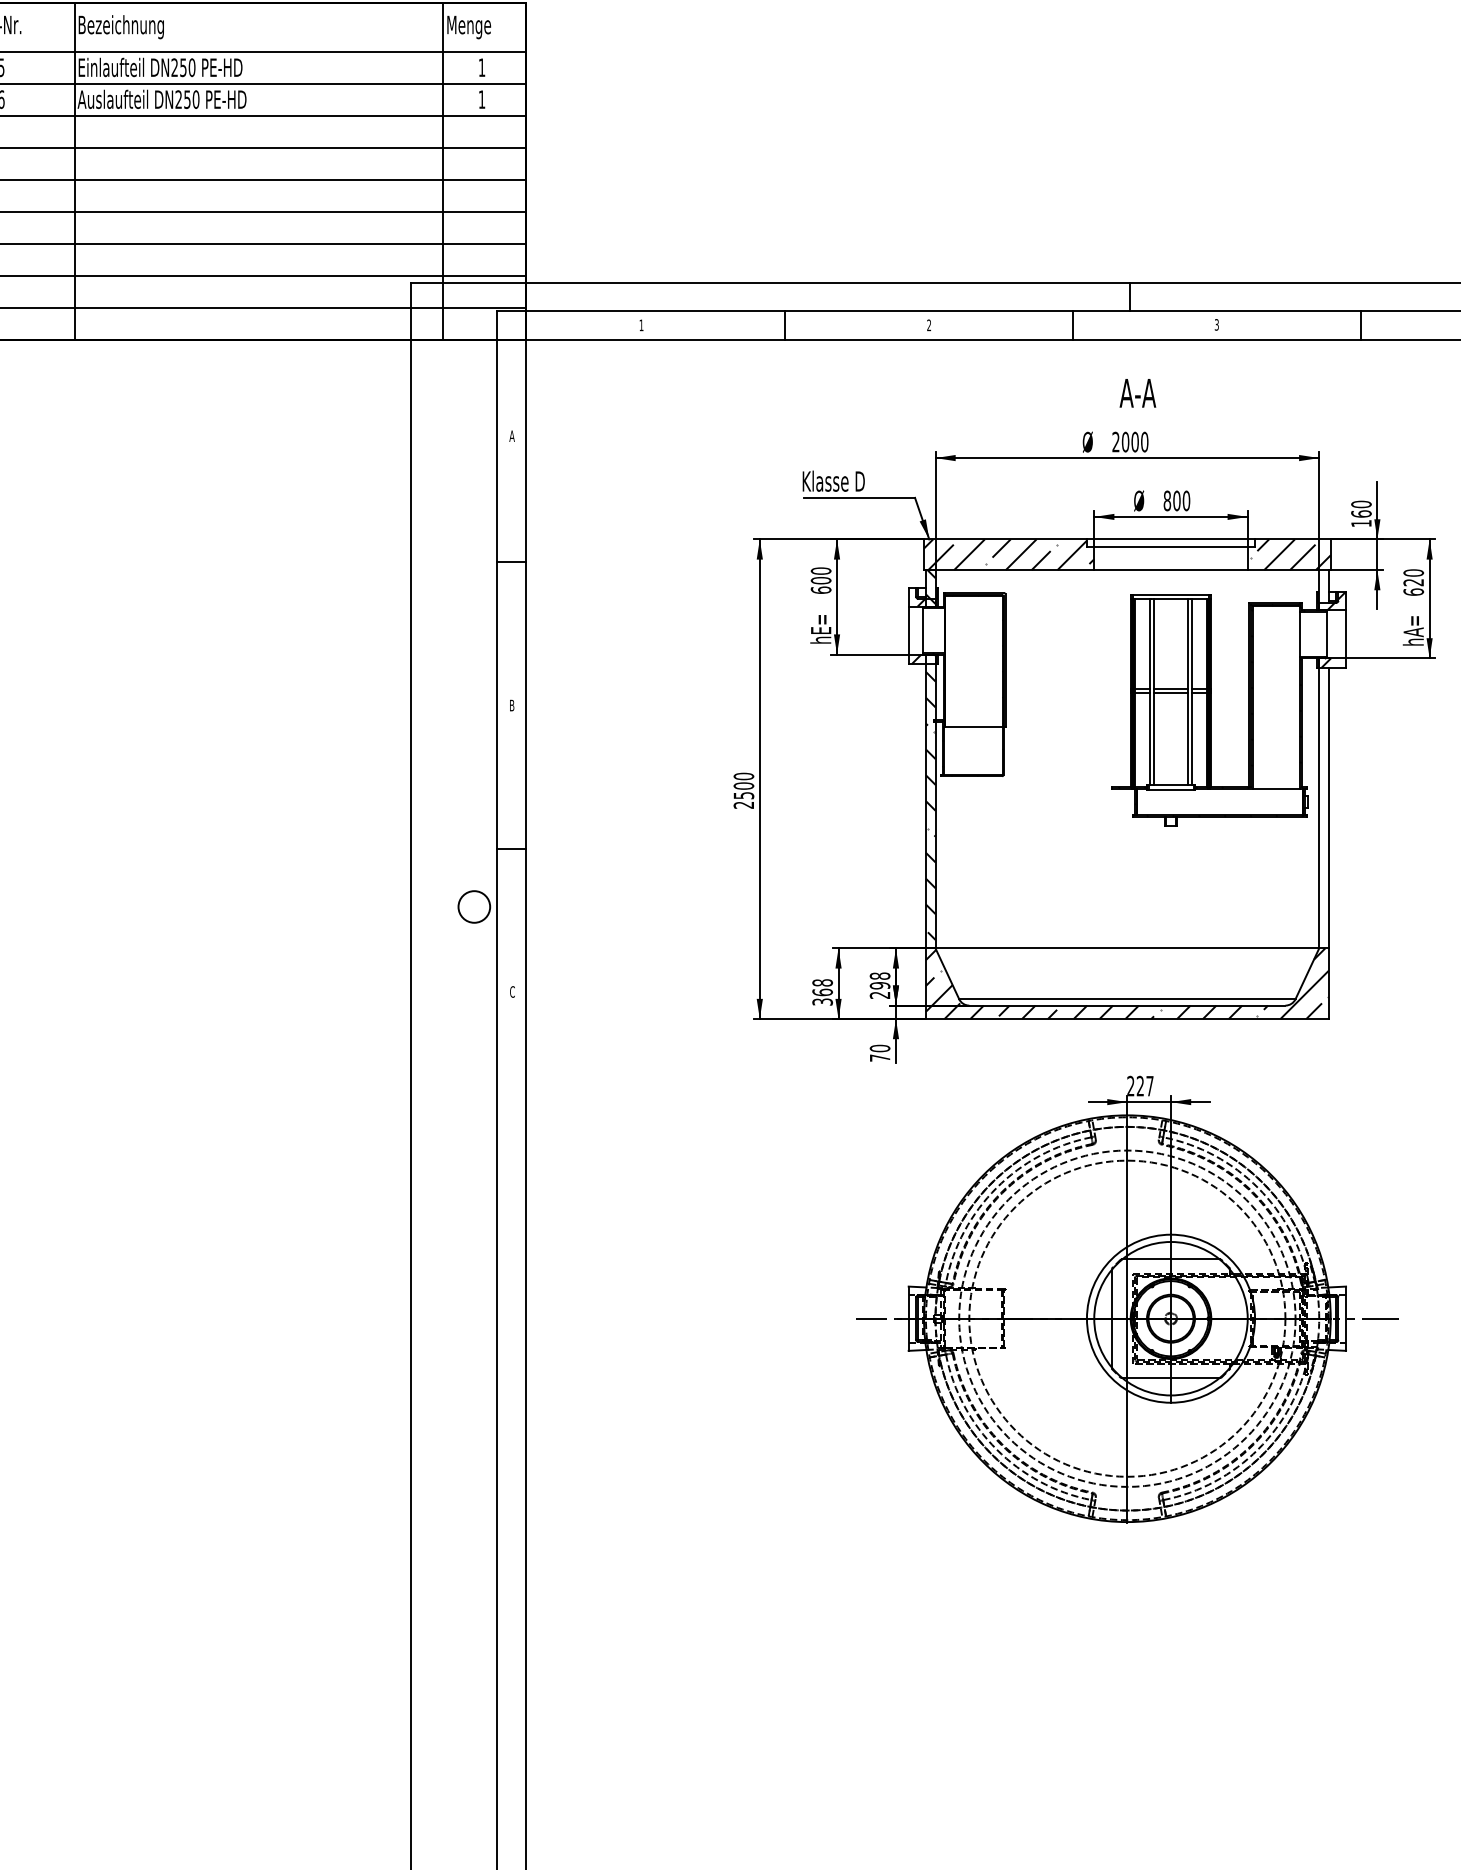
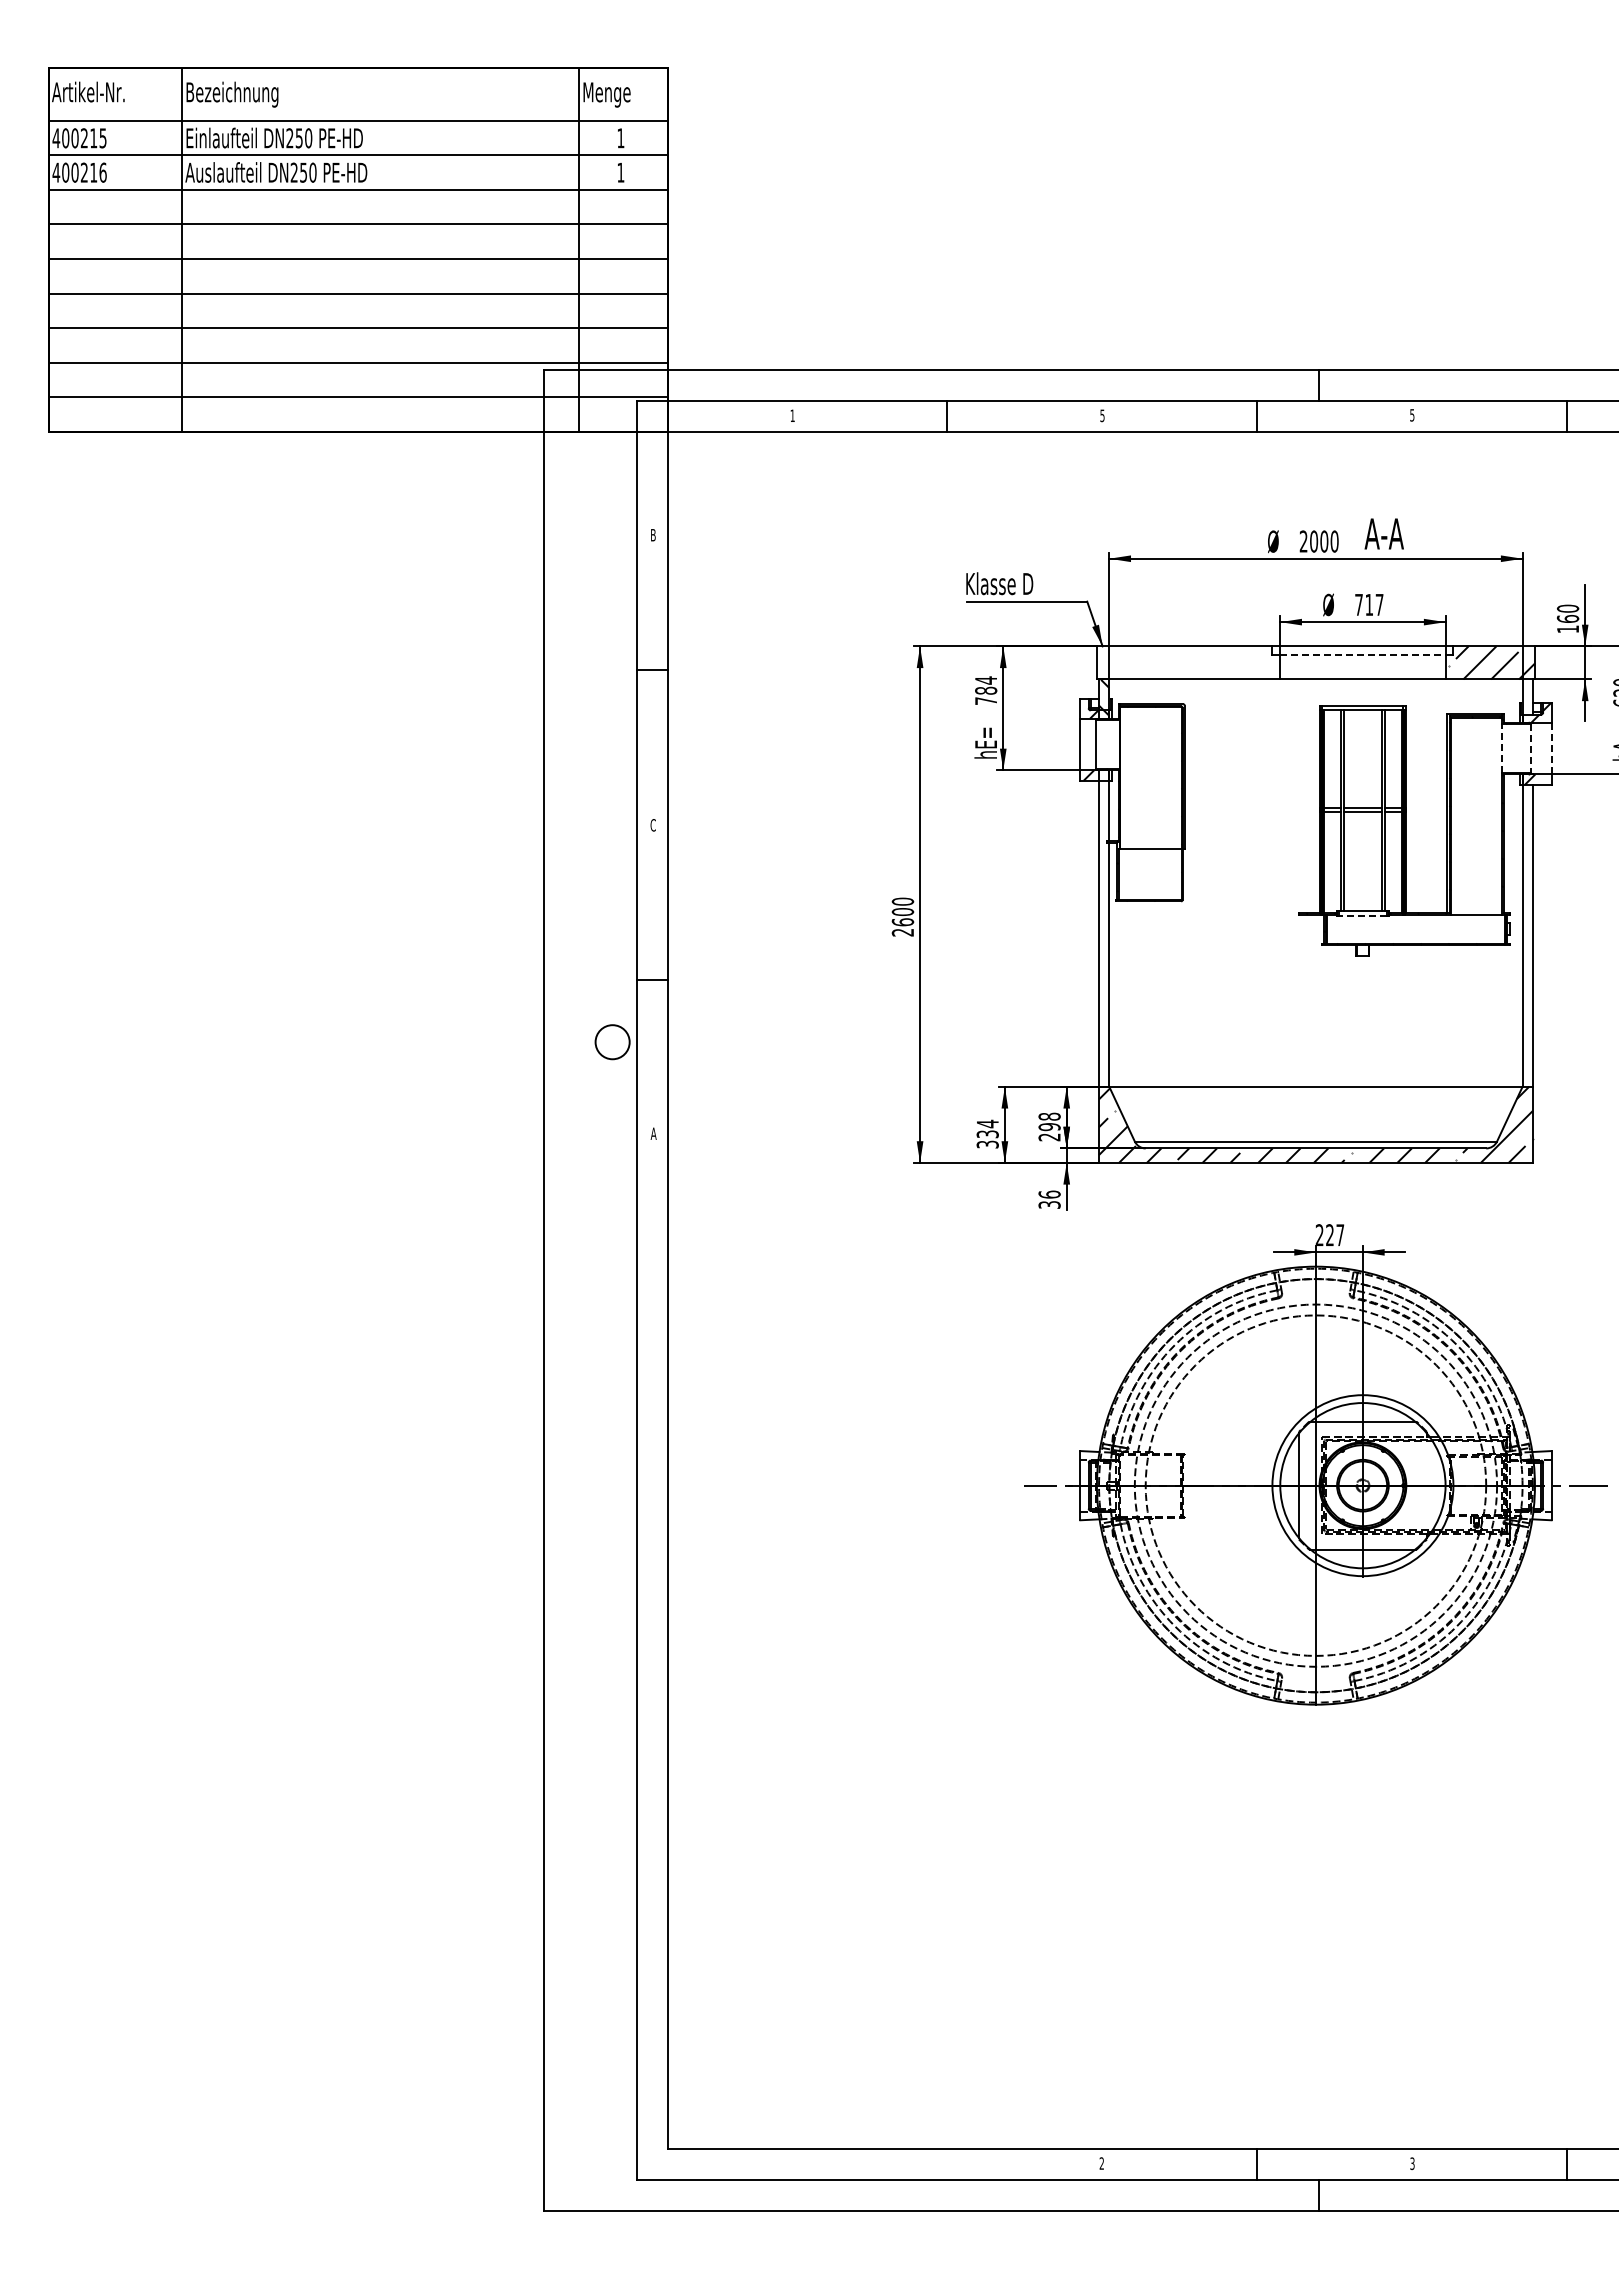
text: (1217, 324) -> (1412, 414), 3 -> 5
text: (929, 325) -> (1102, 415), 2 -> 5
text: (1137, 392) -> (1383, 533), moved
text: (512, 436) -> (653, 535), A -> B
text: (1177, 500) -> (1369, 604), 800 -> 717
line: (1170, 546) -> (1362, 654), solid -> dashed
hatch: (1009, 554) -> (1188, 662), removed
text: (821, 580) -> (986, 690), 600 -> 784
line: (1299, 634) -> (1501, 748), solid -> dashed
line: (1346, 634) -> (1551, 748), solid -> dashed
line: (1326, 635) -> (1530, 749), solid -> dashed
text: (511, 705) -> (652, 825), B -> C
line: (1170, 790) -> (1362, 916), solid -> dashed
text: (743, 795) -> (902, 922), 2500 -> 2600
hatch: (931, 796) -> (1104, 923), removed
text: (822, 987) -> (987, 1128), 368 -> 334
text: (512, 991) -> (653, 1133), C -> A
text: (879, 1053) -> (1049, 1199), 70 -> 36

